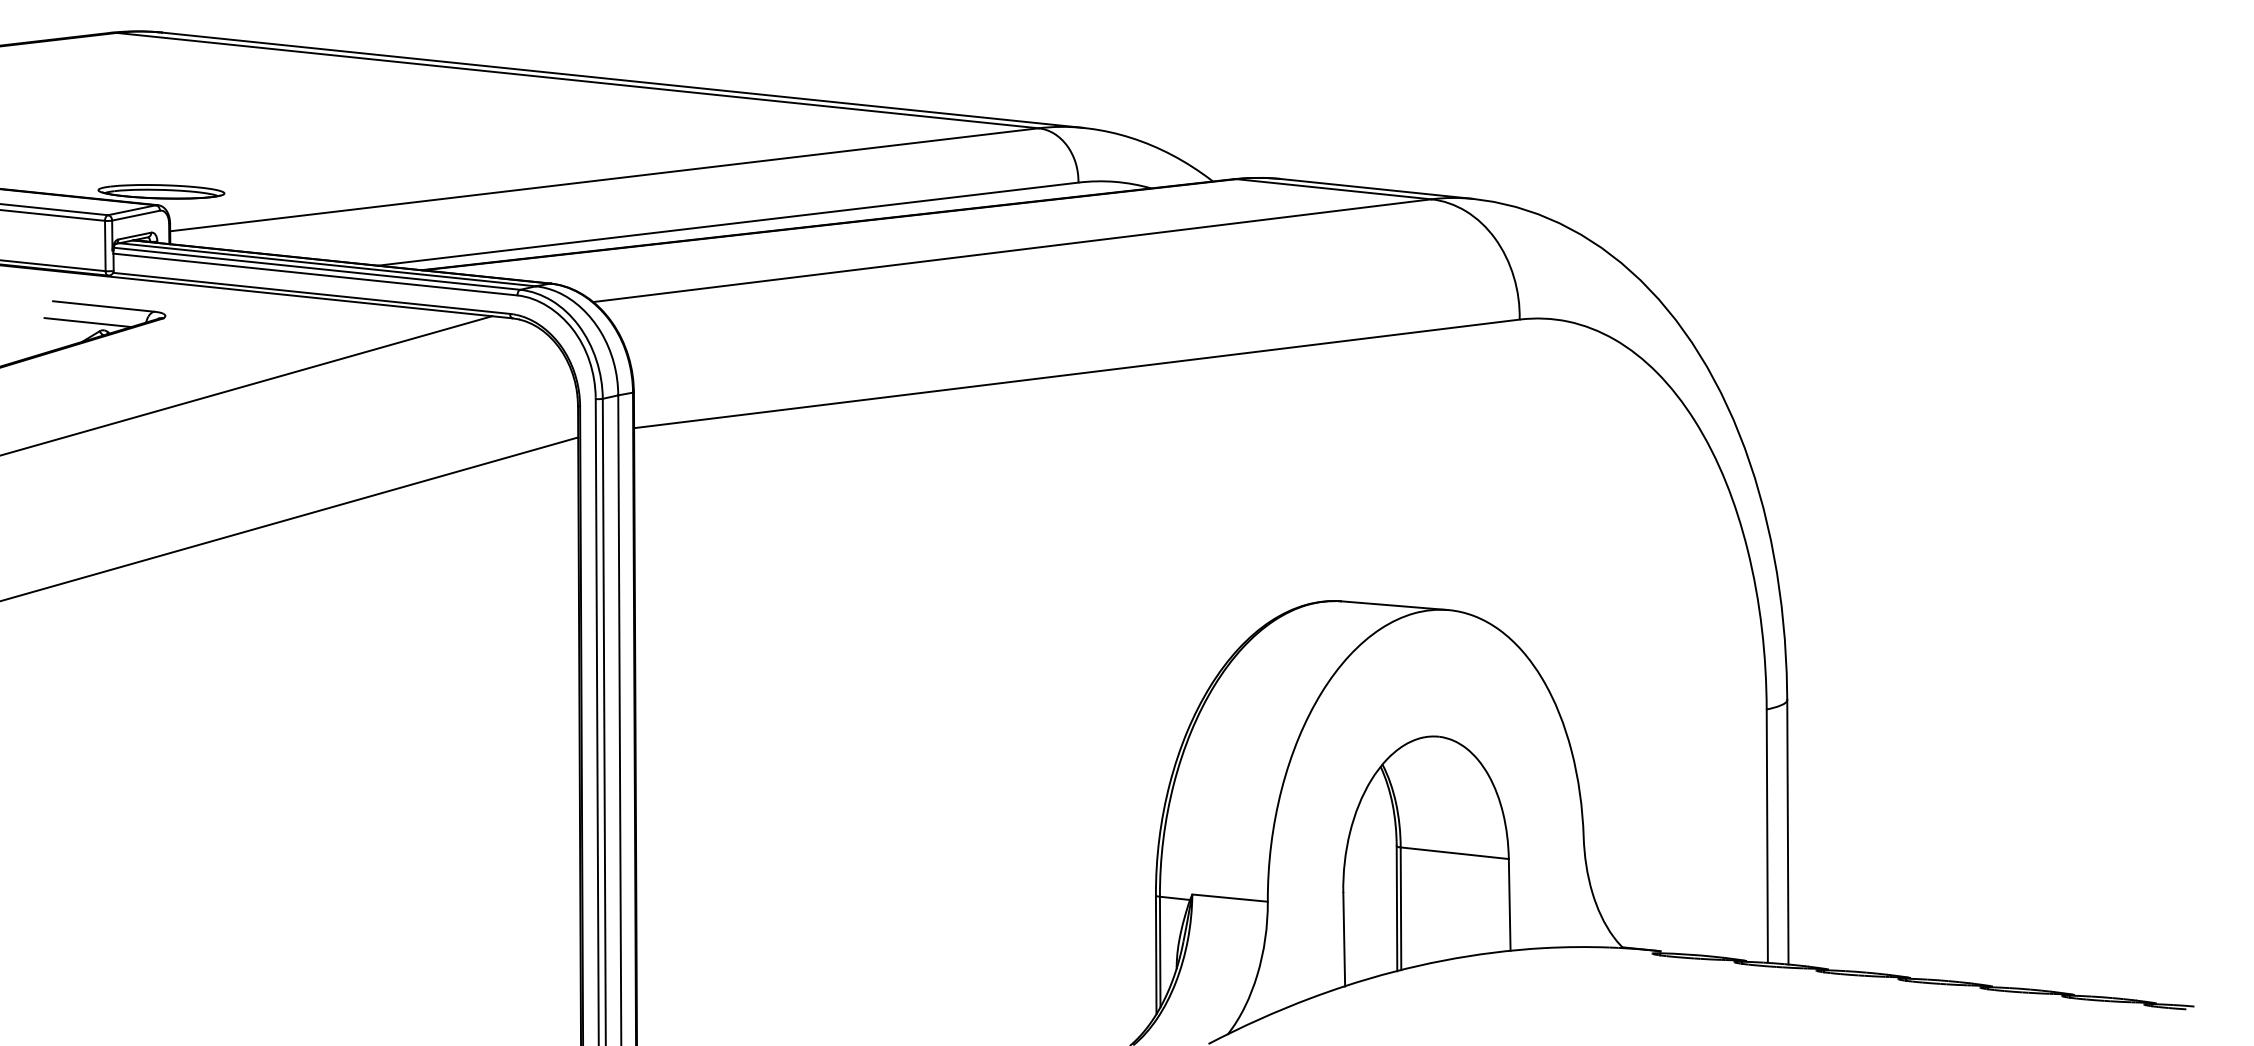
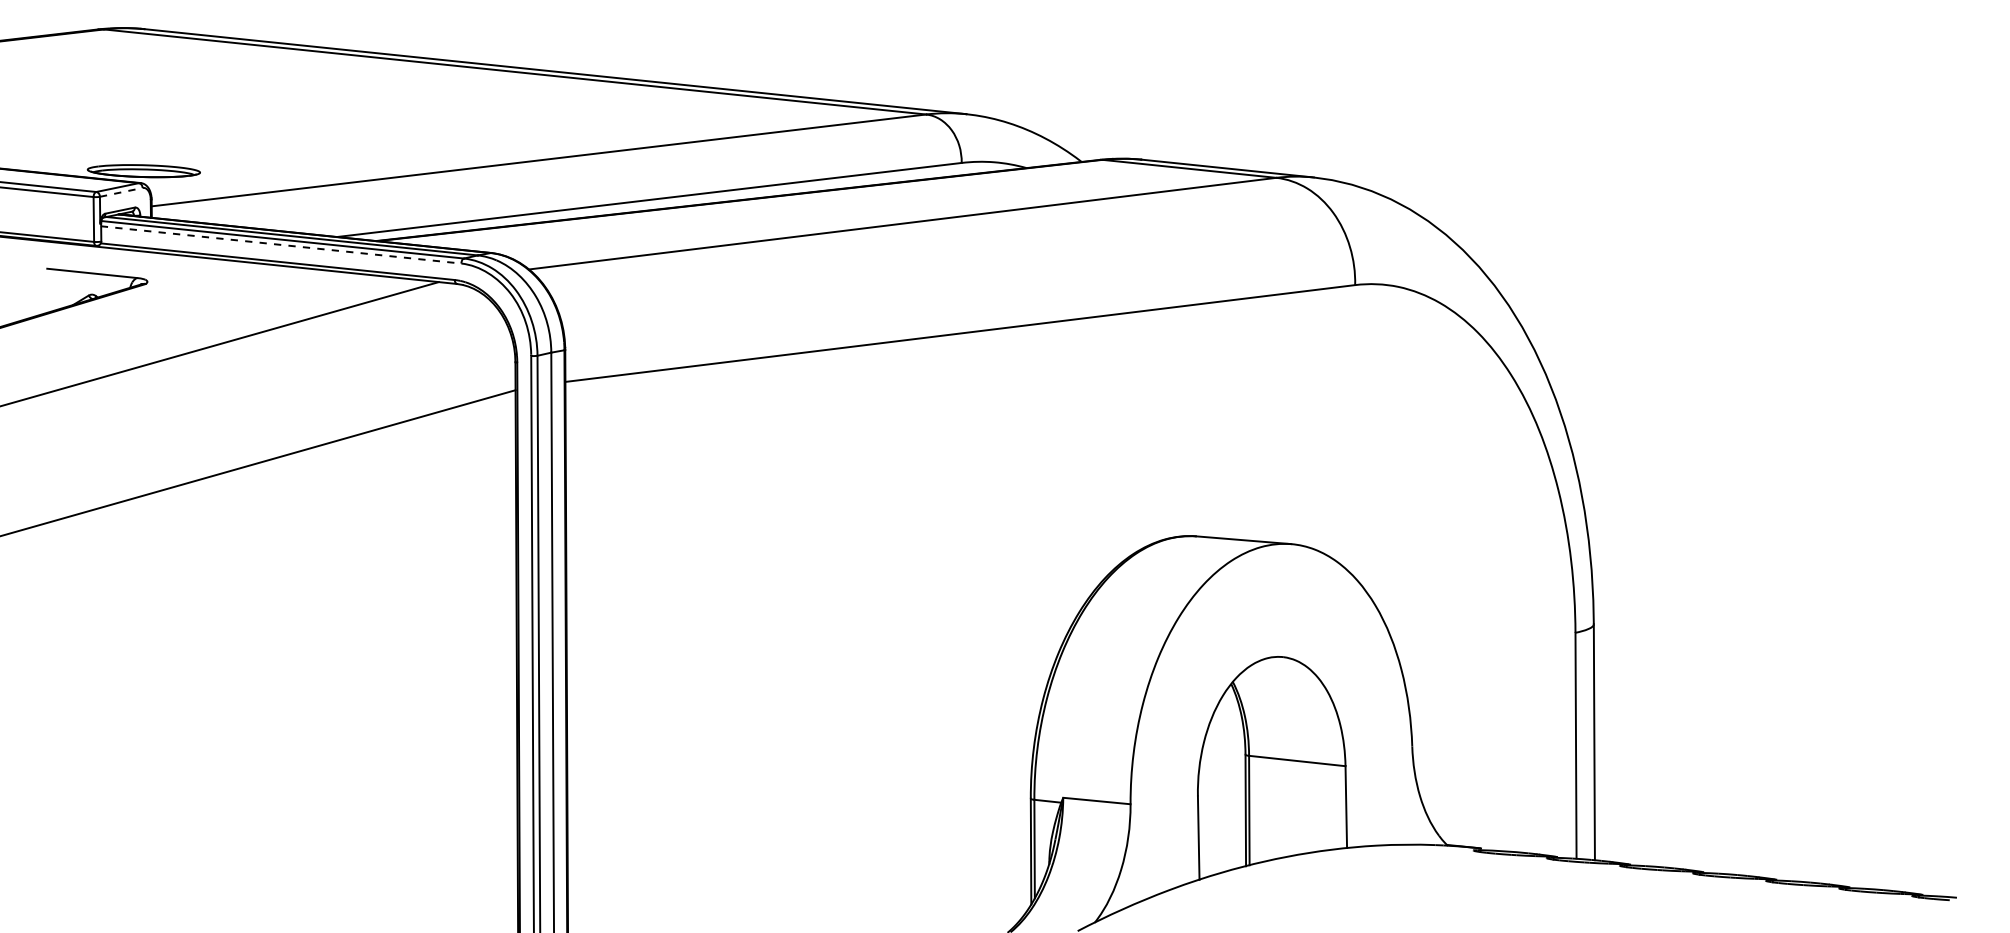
line: (136, 215) -> (121, 192), solid -> dashed
line: (315, 274) -> (281, 244), solid -> dashed
line: (87, 322) -> (77, 287), removed

